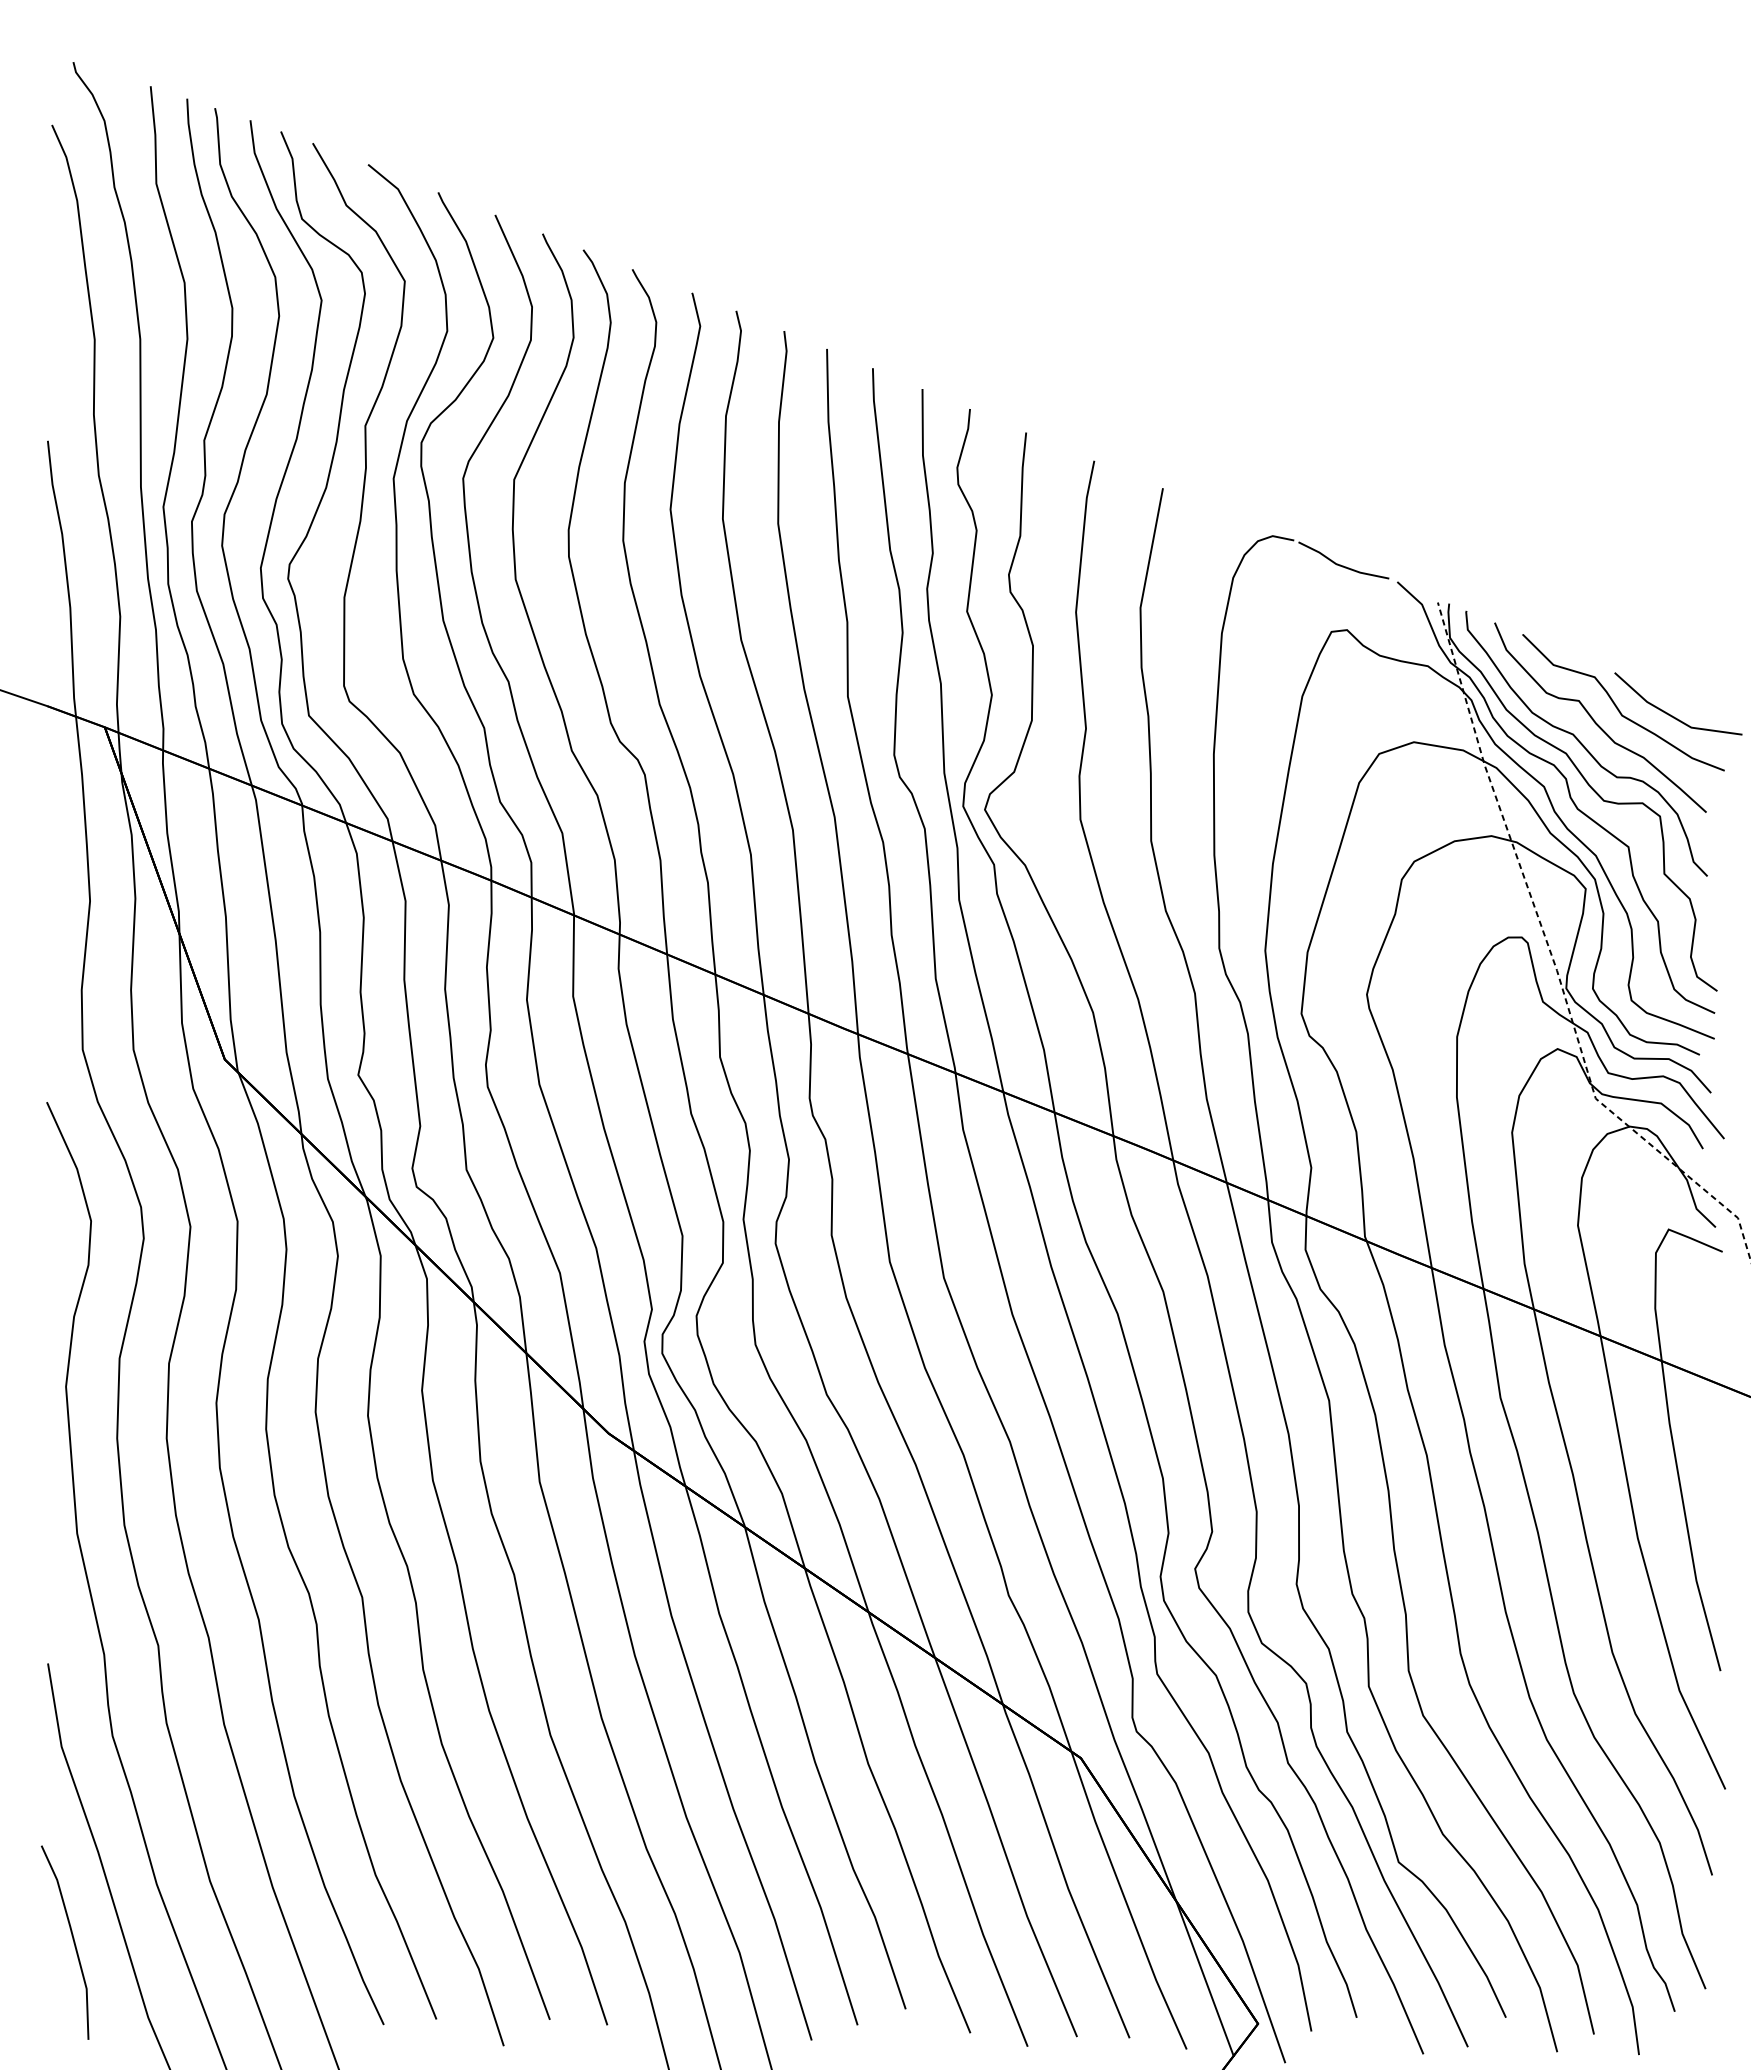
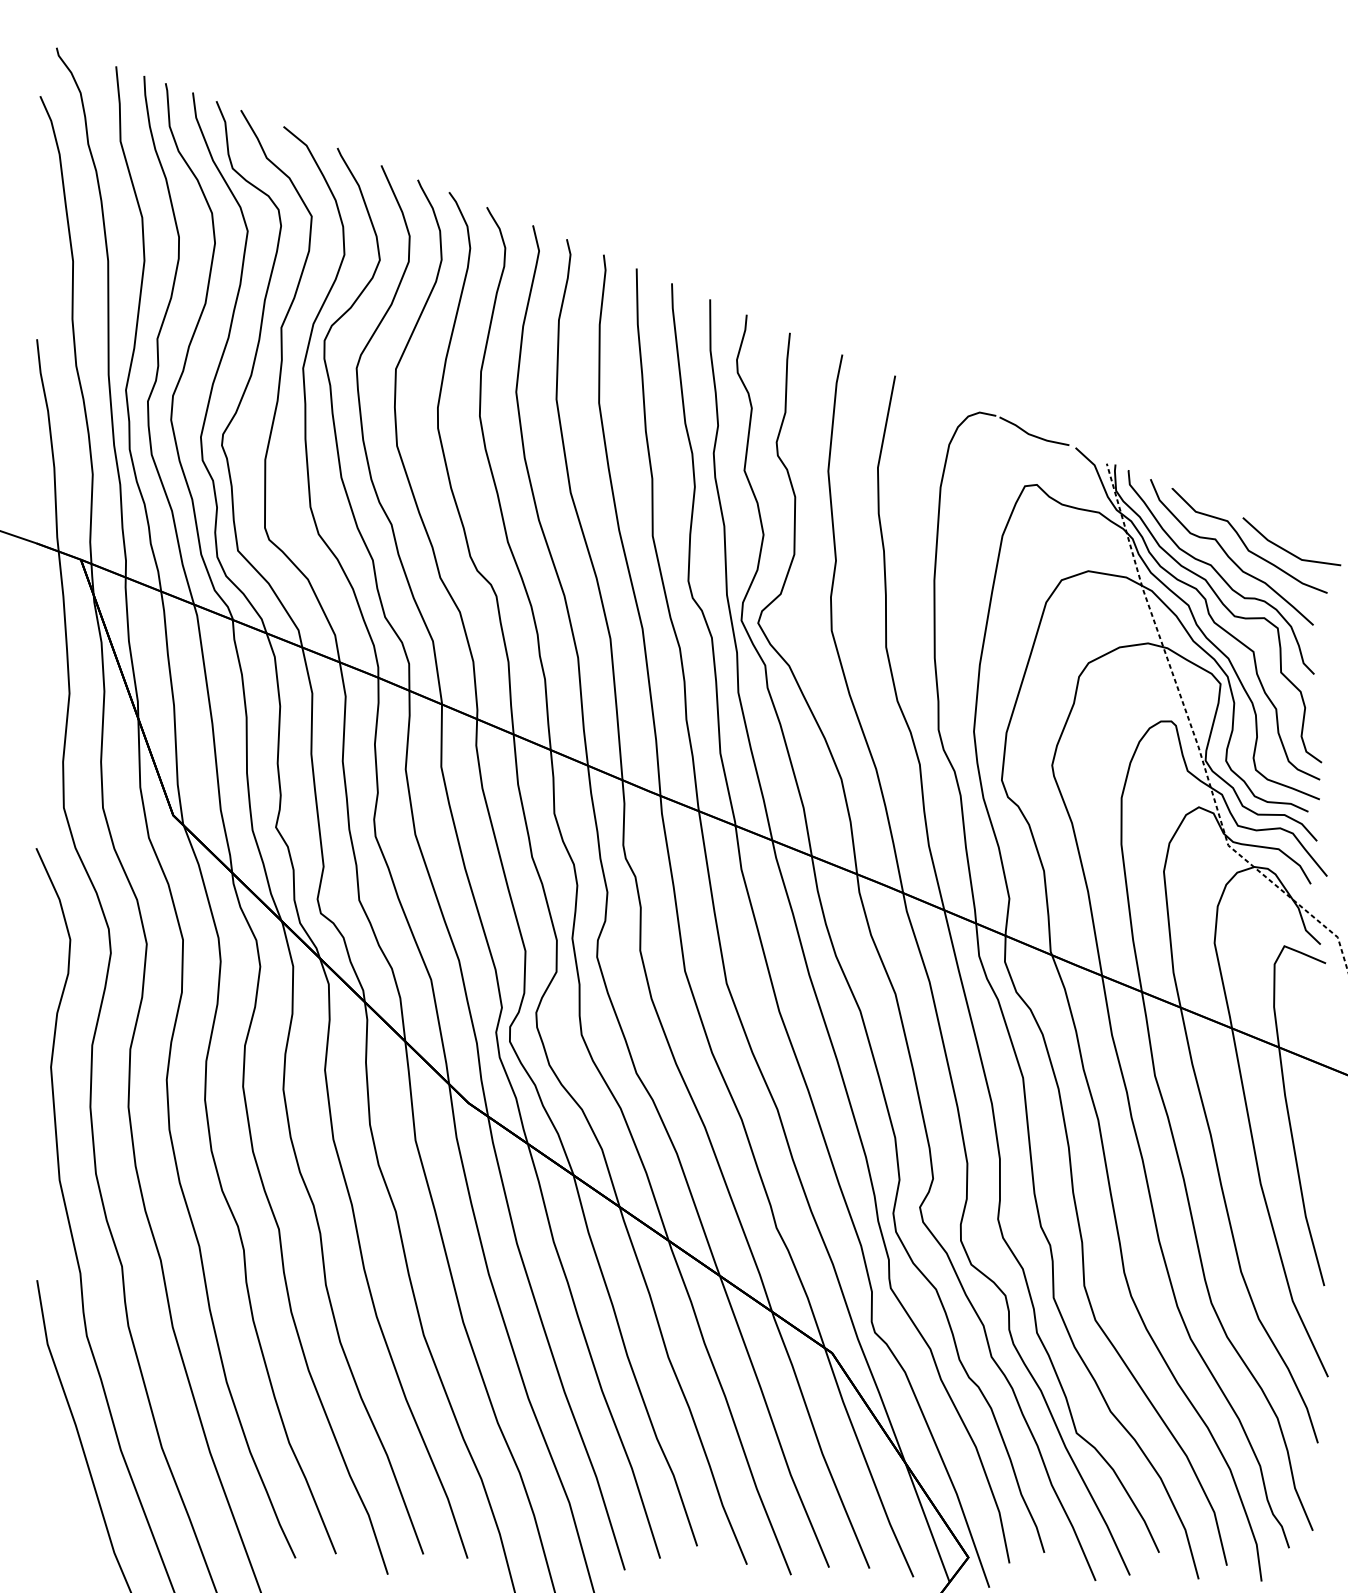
line: (72, 1939) -> (56, 1492), removed

